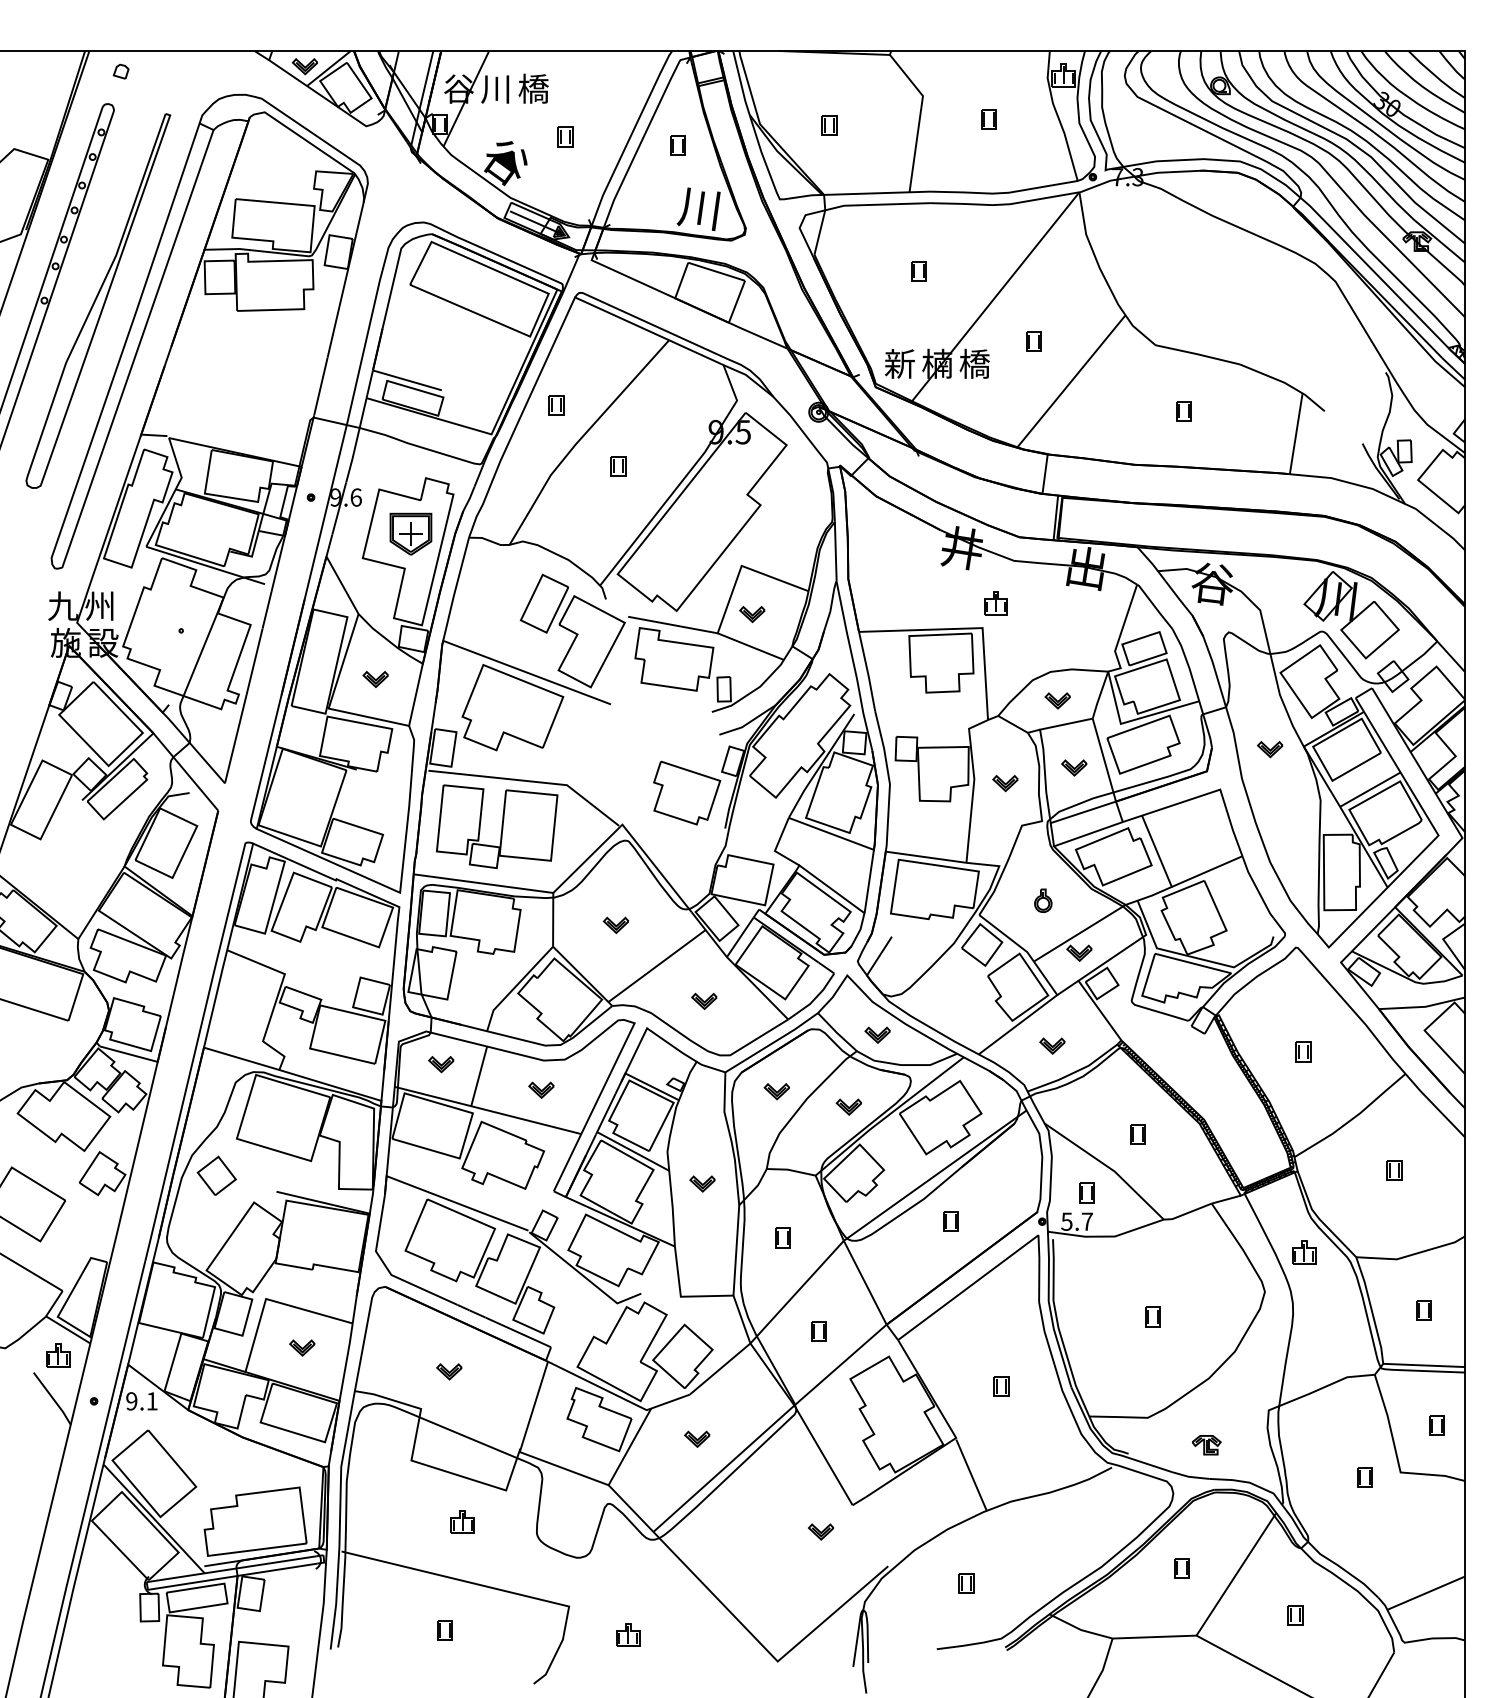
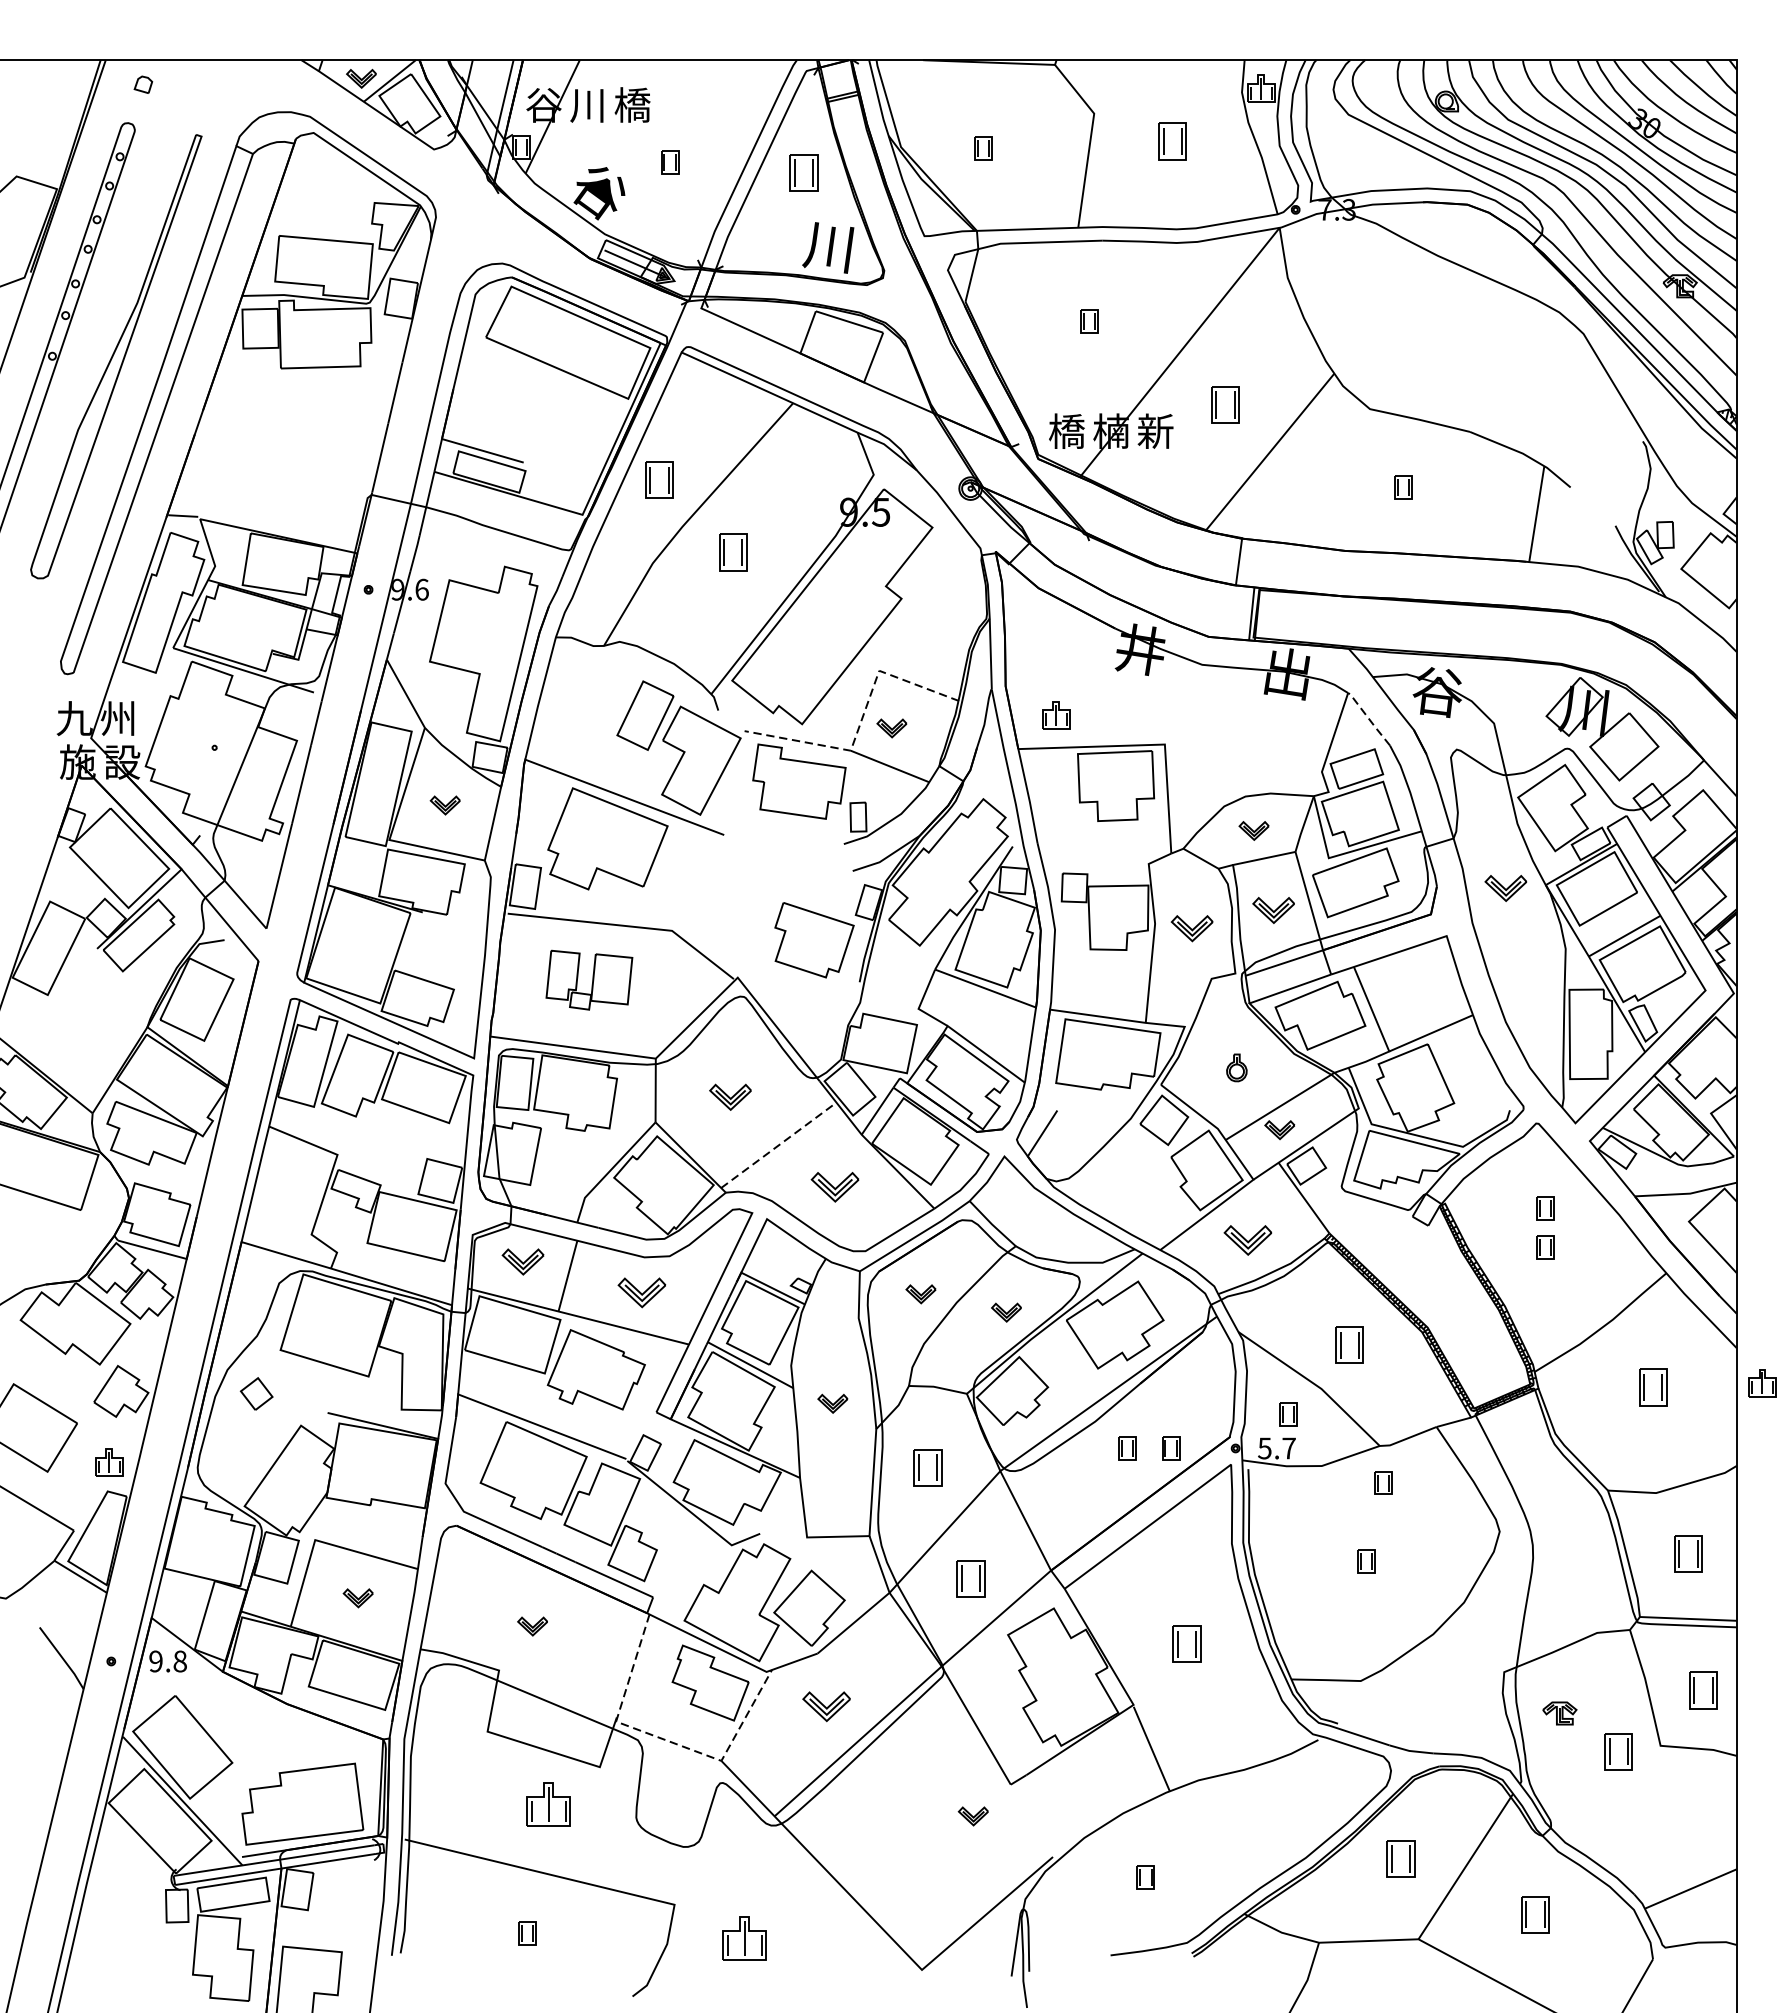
part: (988, 119) -> (1171, 141), size x1.6
part: (677, 145) -> (803, 172), size x1.6
part: (1033, 341) -> (1225, 404), size x1.6
text: (899, 363) -> (1066, 430), 新 -> 橋
text: (974, 363) -> (1155, 430), 橋 -> 新
part: (556, 405) -> (659, 480), size x1.6
part: (618, 466) -> (733, 552), size x1.6
part: (410, 533) -> (486, 632), removed
part: (995, 603) -> (1055, 715), moved
line: (1154, 605) -> (1368, 717), solid -> dashed
line: (726, 608) -> (861, 721), solid -> dashed
part: (1270, 749) -> (1506, 888), size x1.4
part: (1074, 767) -> (1273, 909), size x1.4
part: (1005, 783) -> (1192, 928), size x1.4
part: (497, 826) -> (589, 979), size x0.6
part: (615, 924) -> (729, 1096), size x1.4
line: (657, 965) -> (779, 1144), solid -> dashed
part: (704, 1001) -> (835, 1187), size x1.6
part: (1303, 1018) -> (1545, 1207), added
part: (877, 1034) -> (1040, 1226), removed
part: (1052, 1045) -> (1247, 1239), size x1.6
part: (441, 1064) -> (523, 1262), size x1.4
part: (541, 1089) -> (641, 1291), size x1.6
part: (1137, 1134) -> (1348, 1345), size x1.6
part: (1394, 1170) -> (1653, 1387), size x1.6
part: (216, 1175) -> (256, 1393), size x0.7
part: (987, 1221) -> (1170, 1448), added
part: (782, 1237) -> (927, 1467), size x1.6
part: (1166, 1250) -> (1382, 1482), added
part: (1304, 1252) -> (1762, 1382), moved
part: (1423, 1310) -> (1687, 1553), size x1.6
part: (818, 1331) -> (970, 1578), size x1.6
part: (58, 1355) -> (109, 1462), moved
part: (1001, 1386) -> (1187, 1643), size x1.6
text: (151, 1401) -> (179, 1661), 9.1 -> 9.8
part: (1436, 1425) -> (1703, 1690), size x1.6
part: (697, 1438) -> (826, 1705), size x1.6
part: (1206, 1445) -> (1559, 1713), moved
line: (560, 1467) -> (664, 1739), solid -> dashed
part: (1364, 1477) -> (1617, 1751), size x1.6
part: (462, 1521) -> (548, 1803), size x1.6
part: (1181, 1568) -> (1400, 1859), size x1.6
part: (1295, 1615) -> (1535, 1915), size x1.6
part: (628, 1634) -> (744, 1937), size x1.6

